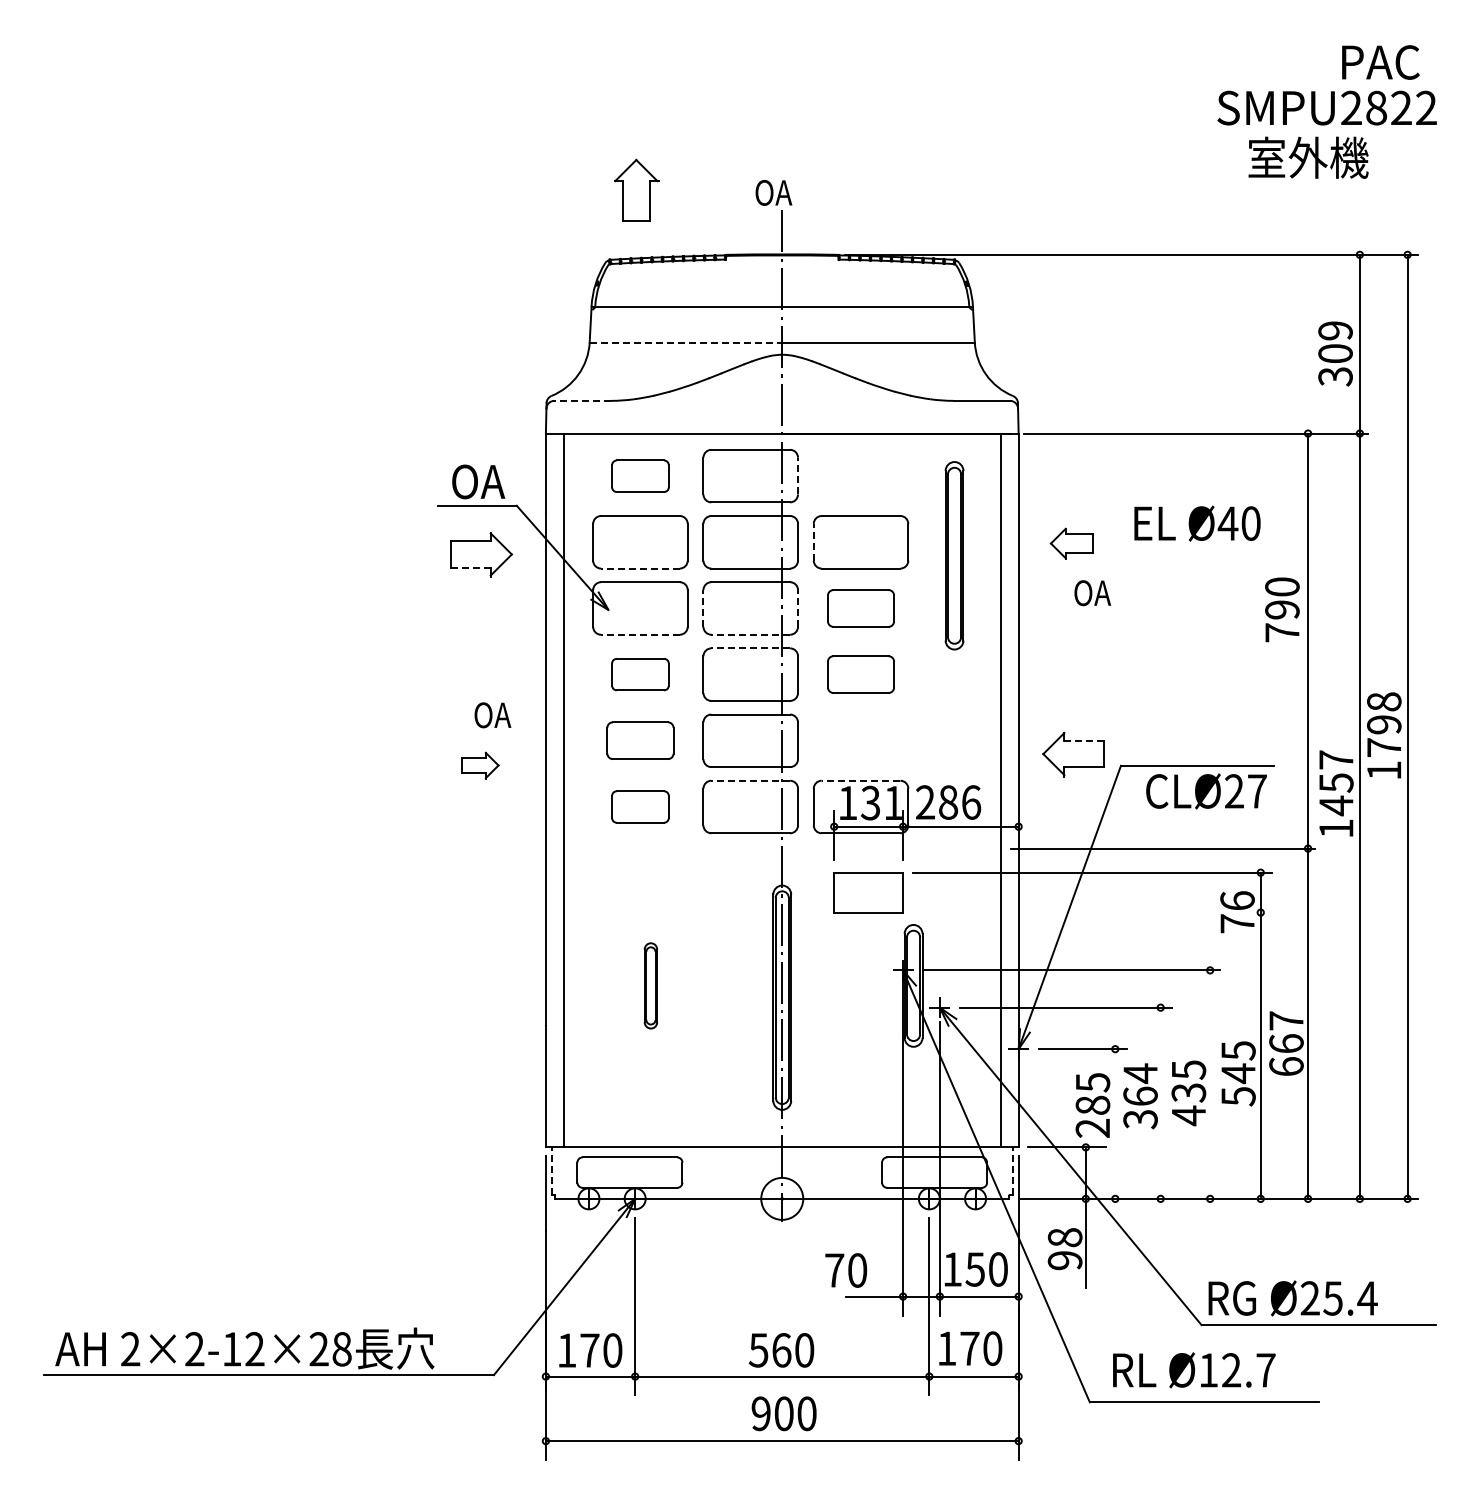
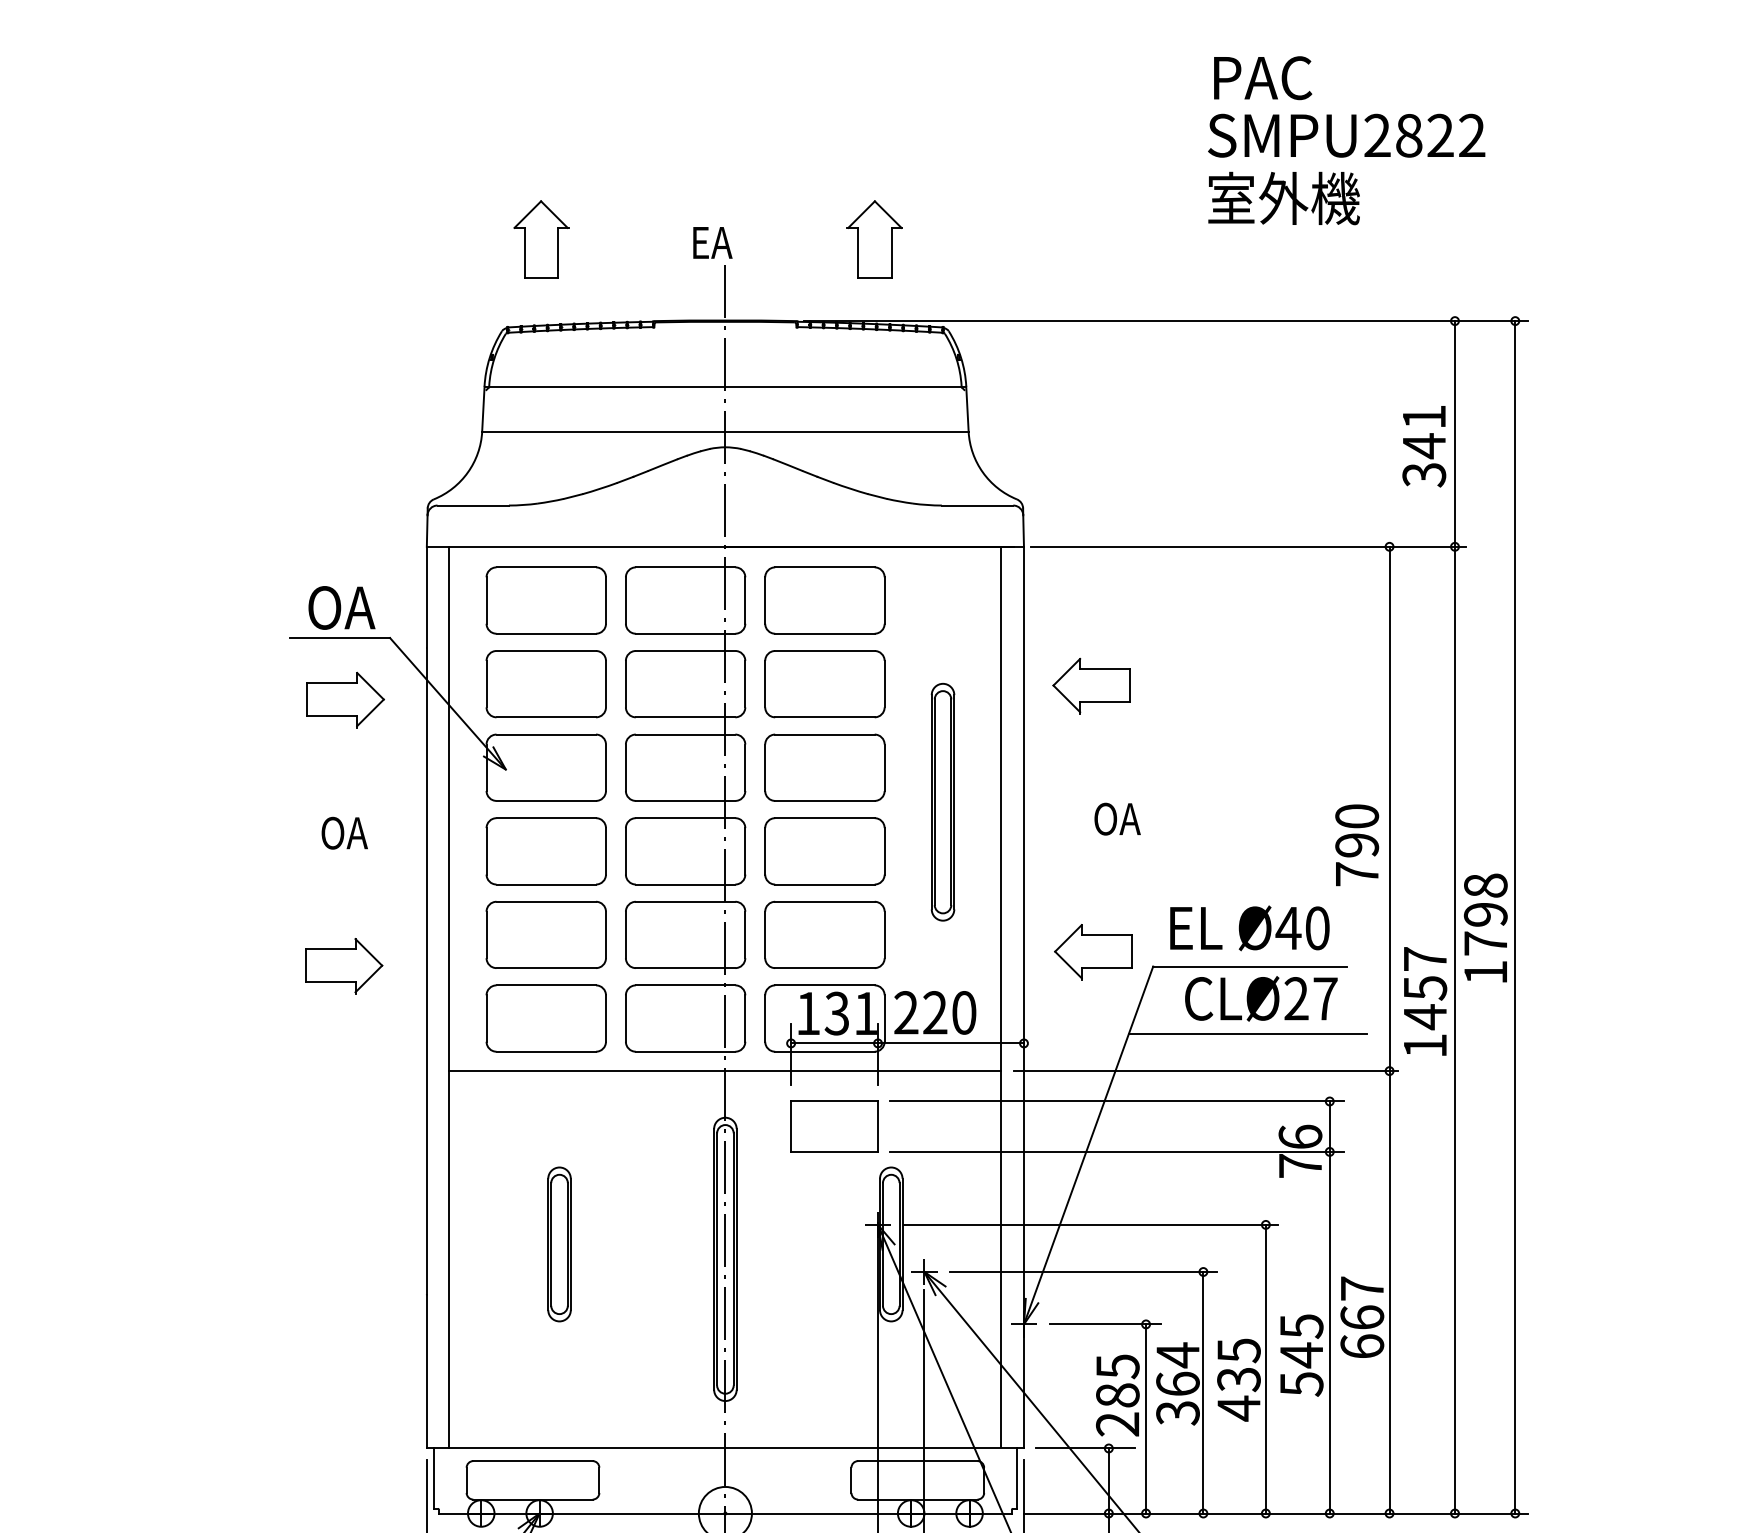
text: (1380, 62) -> (1262, 78), moved
text: (1326, 107) -> (1345, 134), moved
text: (1308, 157) -> (1284, 198), moved
part: (899, 189) -> (873, 238), added
text: (773, 192) -> (714, 242), OA -> EA
line: (686, 342) -> (604, 431), dashed -> solid
text: (1335, 342) -> (1424, 431), 309 -> 341
line: (582, 400) -> (473, 505), dashed -> solid
line: (798, 475) -> (745, 599), dashed -> solid
part: (640, 476) -> (546, 601), size x1.67
part: (861, 476) -> (825, 601), added
text: (1197, 523) -> (1249, 928), moved
line: (813, 541) -> (764, 683), dashed -> solid
part: (1071, 543) -> (1090, 685), size x1.43
part: (954, 555) -> (942, 801), moved
line: (470, 567) -> (331, 716), dashed -> solid
line: (639, 568) -> (545, 717), dashed -> solid
text: (1092, 593) -> (1117, 819), moved
line: (703, 607) -> (625, 766), dashed -> solid
line: (798, 607) -> (745, 766), dashed -> solid
part: (860, 608) -> (824, 767), size x1.43
text: (1282, 609) -> (1357, 844), moved
line: (639, 634) -> (545, 800), dashed -> solid
line: (750, 634) -> (685, 800), dashed -> solid
line: (750, 648) -> (685, 818), dashed -> solid
part: (640, 674) -> (546, 851), size x1.67
part: (860, 674) -> (824, 851), size x1.43
text: (492, 715) -> (344, 833), moved
part: (640, 740) -> (546, 934), size x1.43
part: (861, 740) -> (825, 934), added
line: (1084, 740) -> (1107, 934), dashed -> solid
part: (480, 765) -> (344, 966), size x1.67
line: (750, 780) -> (685, 985), dashed -> solid
line: (860, 780) -> (824, 985), dashed -> solid
text: (960, 802) -> (950, 1012), 286 -> 220
part: (640, 806) -> (546, 1017), size x1.67
line: (1195, 819) -> (1247, 1034), added
line: (781, 848) -> (724, 1070), added
line: (1092, 912) -> (1117, 1151), added
part: (650, 985) -> (558, 1243), size x1.43
line: (1210, 1084) -> (1266, 1369), added
line: (1160, 1102) -> (1203, 1391), added
line: (1115, 1123) -> (1146, 1418), added
line: (551, 1171) -> (433, 1478), dashed -> solid
line: (1012, 1171) -> (1016, 1478), dashed -> solid

